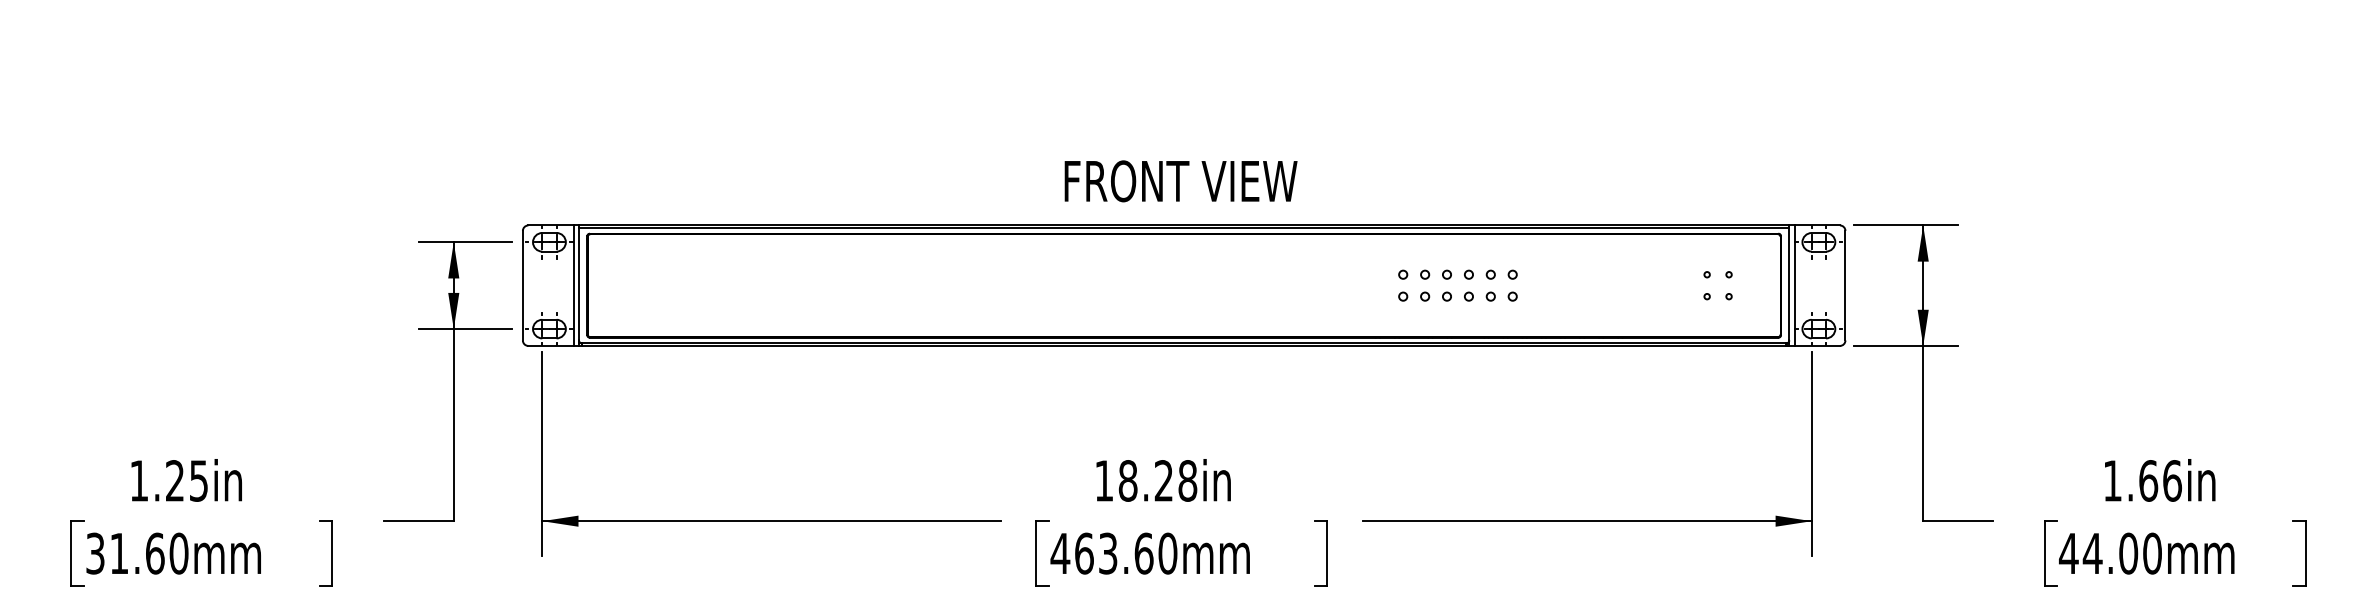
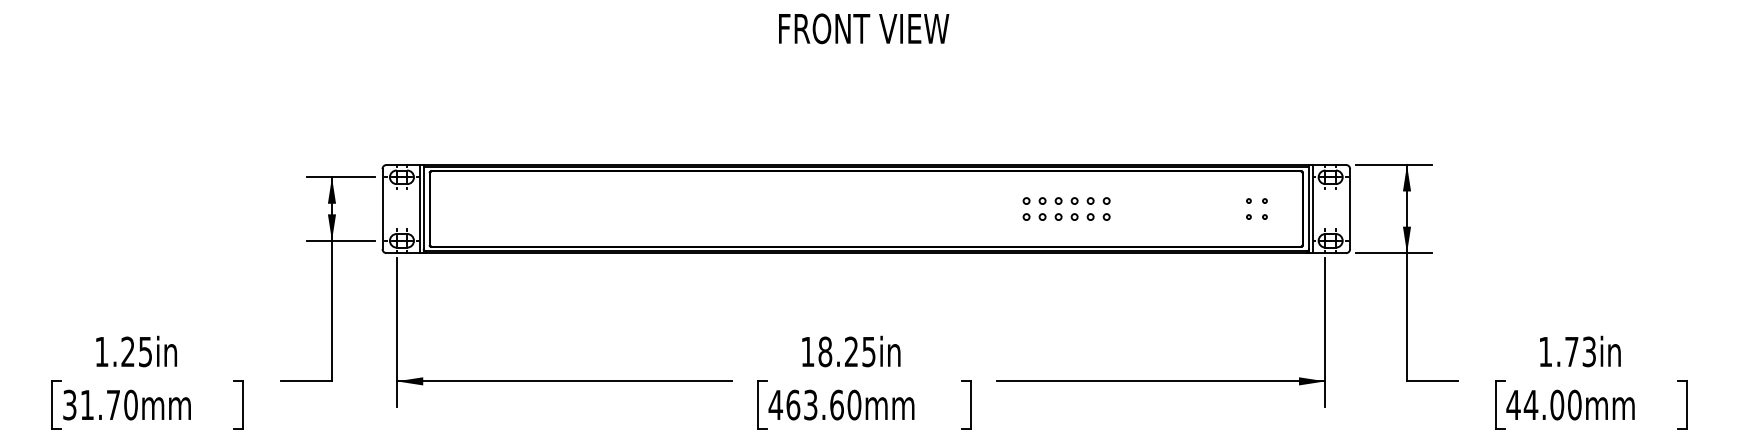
text: (1180, 181) -> (863, 28), moved
text: (1187, 480) -> (868, 351), 18.28in -> 18.25in
text: (2160, 480) -> (1580, 351), 1.66in -> 1.73in
text: (155, 553) -> (113, 404), 31.60mm -> 31.70mm

